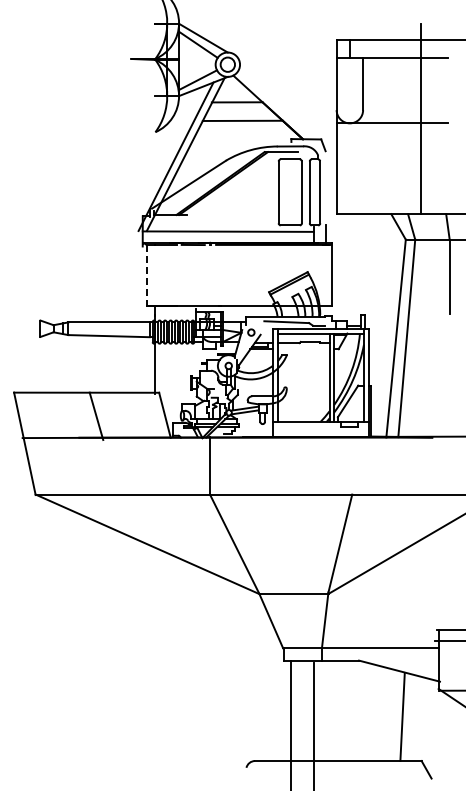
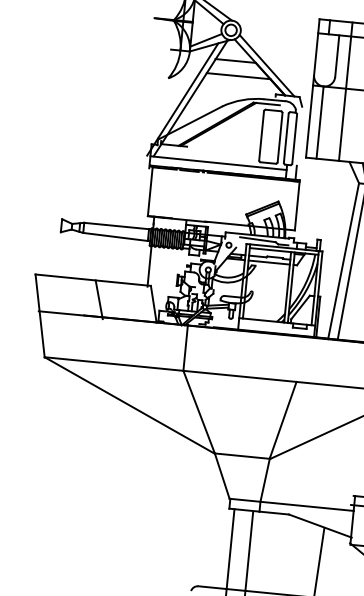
line: (276, 104) -> (266, 65), added
line: (378, 127) -> (346, 92), added
line: (349, 168) -> (319, 122), added
line: (146, 276) -> (149, 192), dashed -> solid
line: (303, 349) -> (269, 262), added

